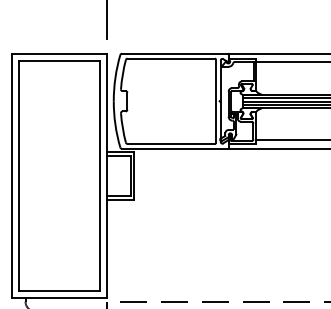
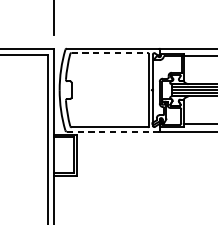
line: (171, 58) -> (109, 52), solid -> dashed
line: (174, 148) -> (112, 131), solid -> dashed

